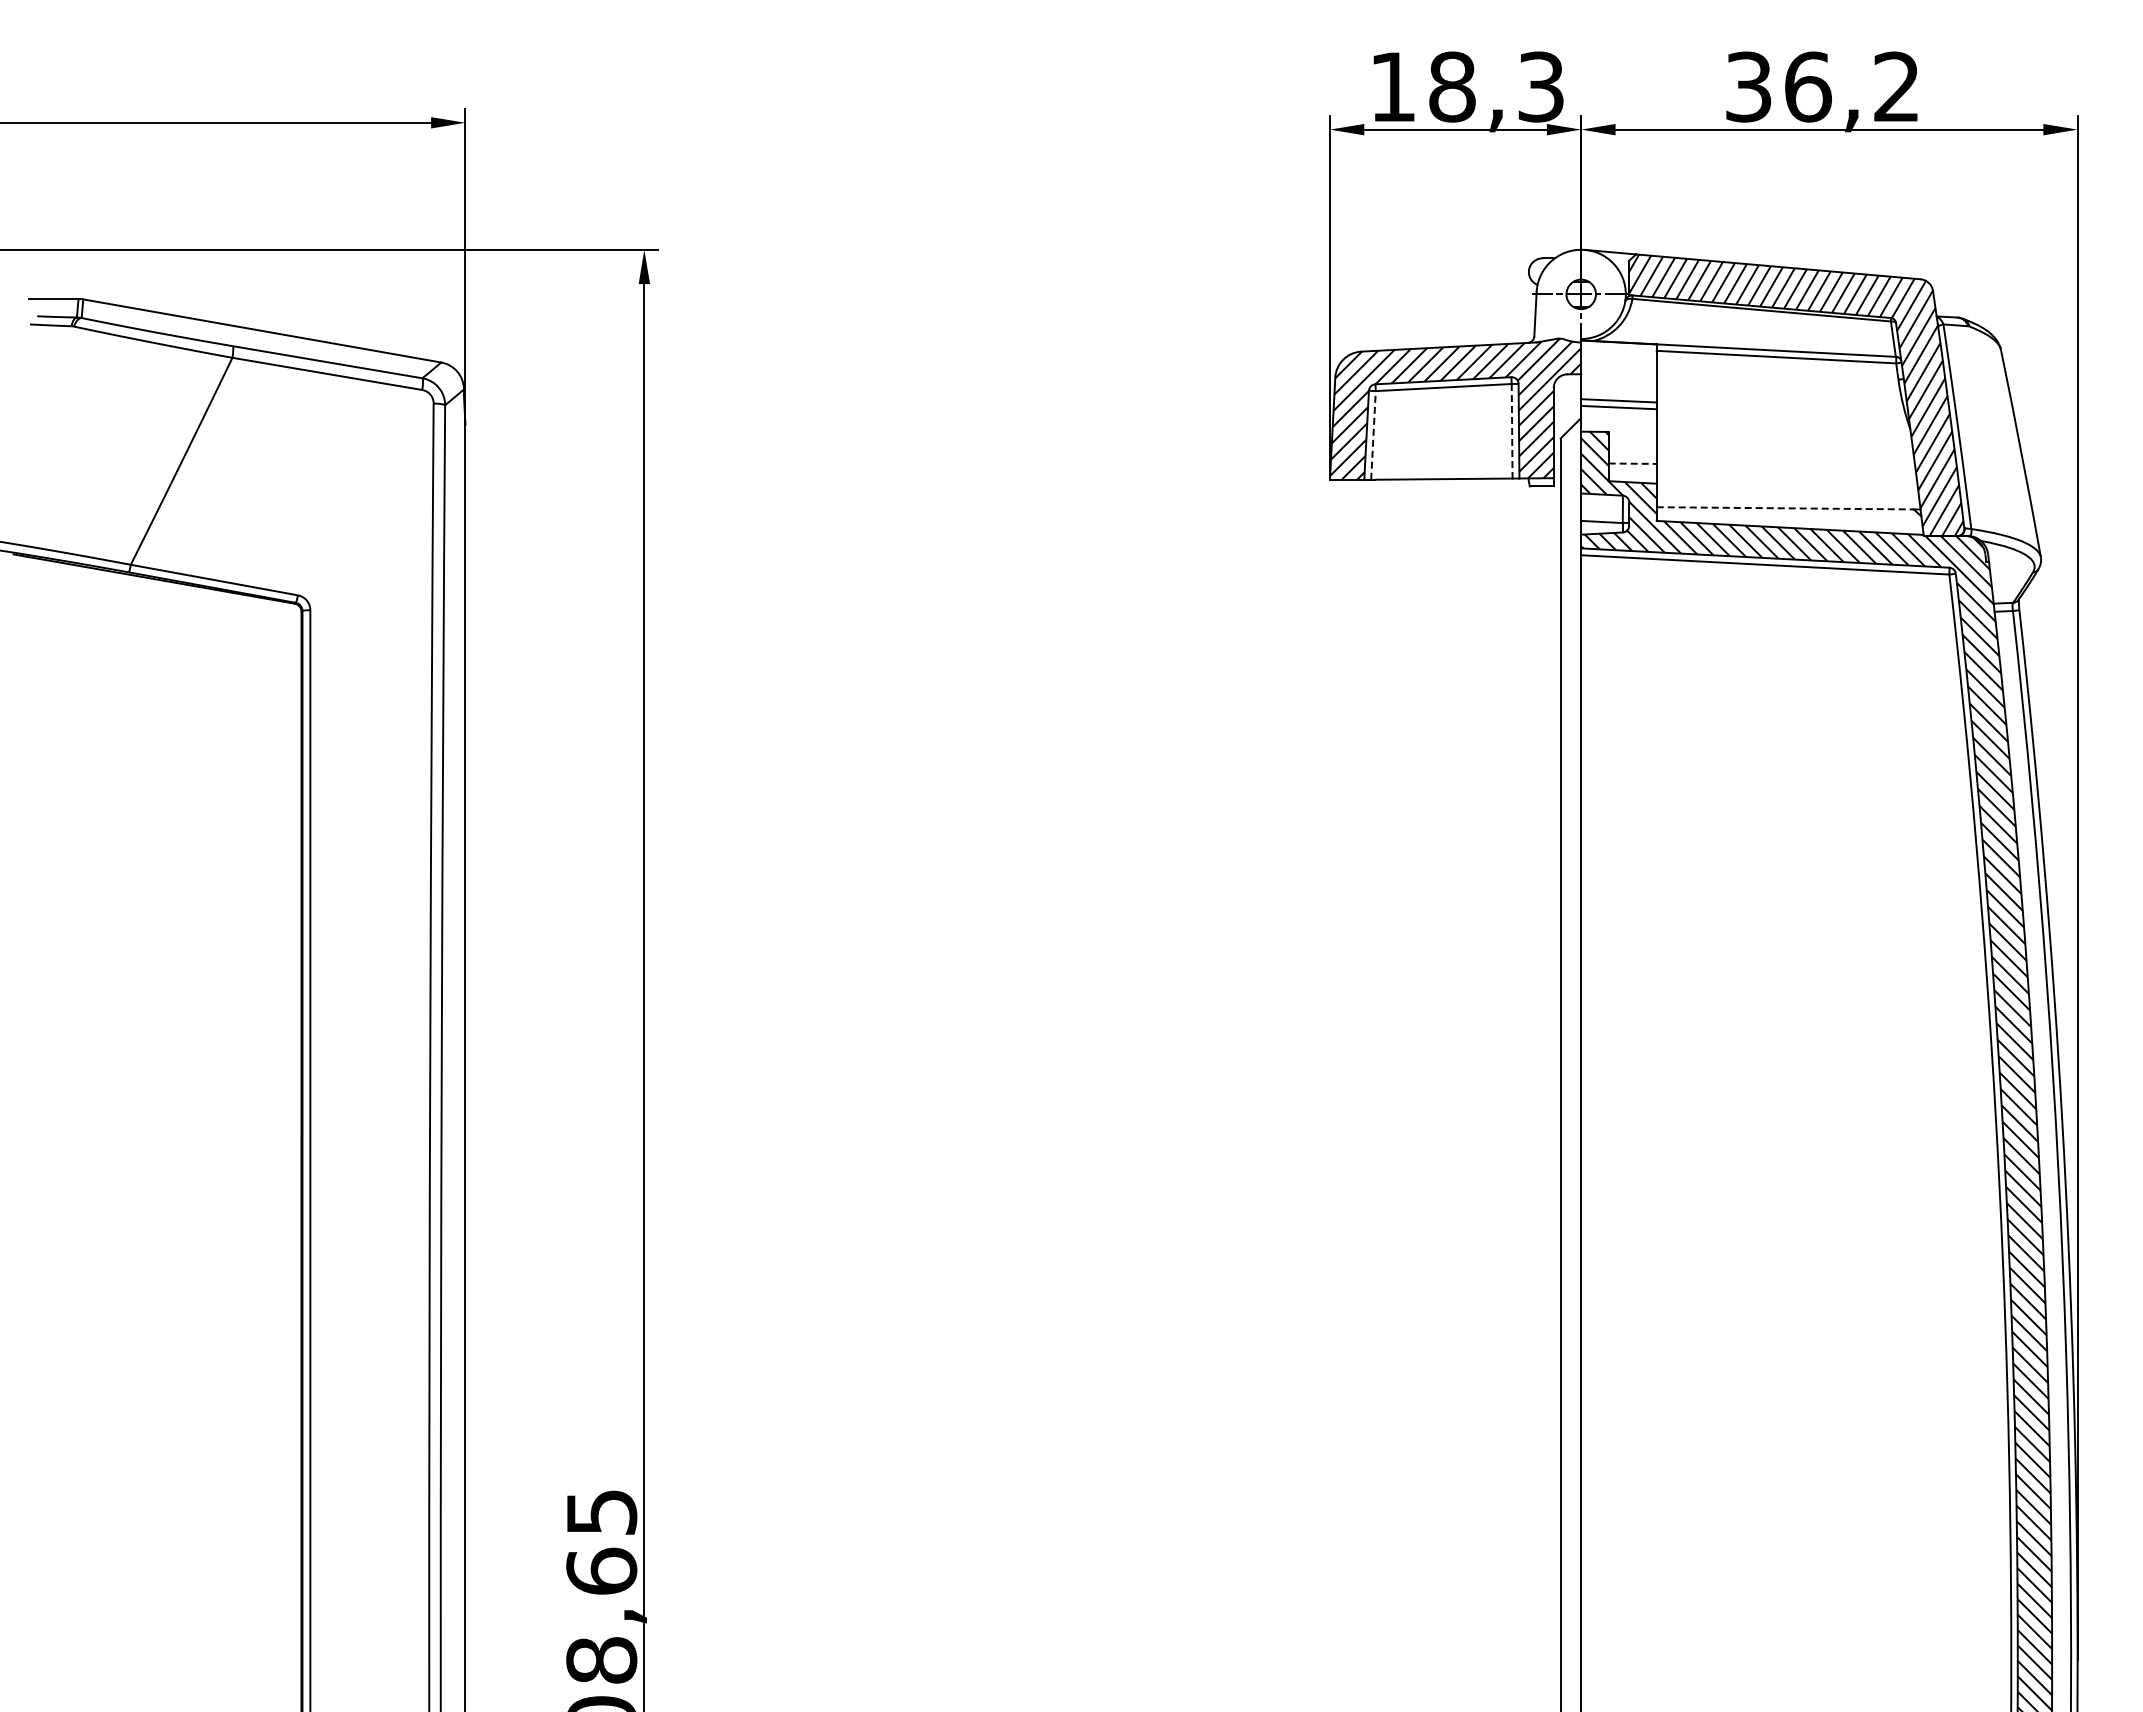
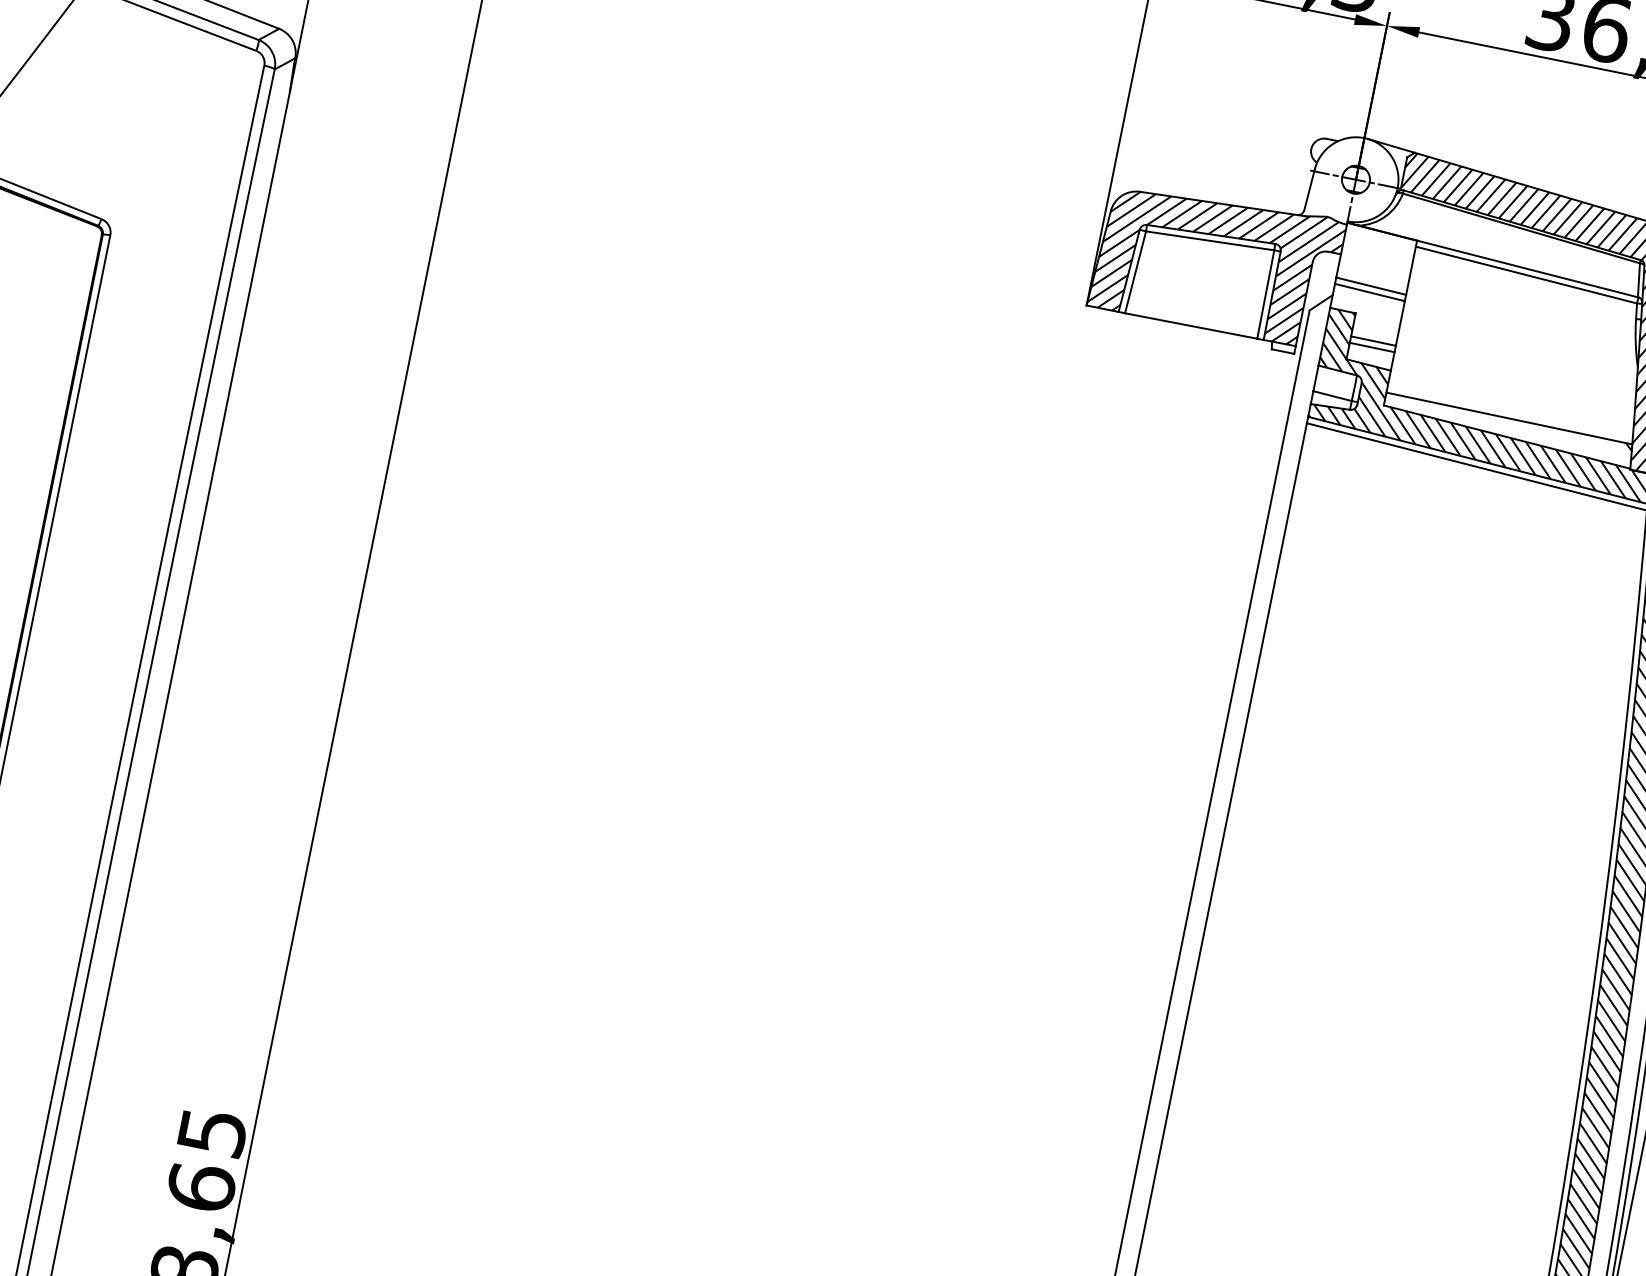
line: (1512, 431) -> (1266, 294), dashed -> solid
line: (1373, 434) -> (1135, 271), dashed -> solid
line: (1632, 456) -> (1373, 340), added
line: (1633, 463) -> (1372, 347), dashed -> solid
line: (1785, 508) -> (1506, 418), dashed -> solid

